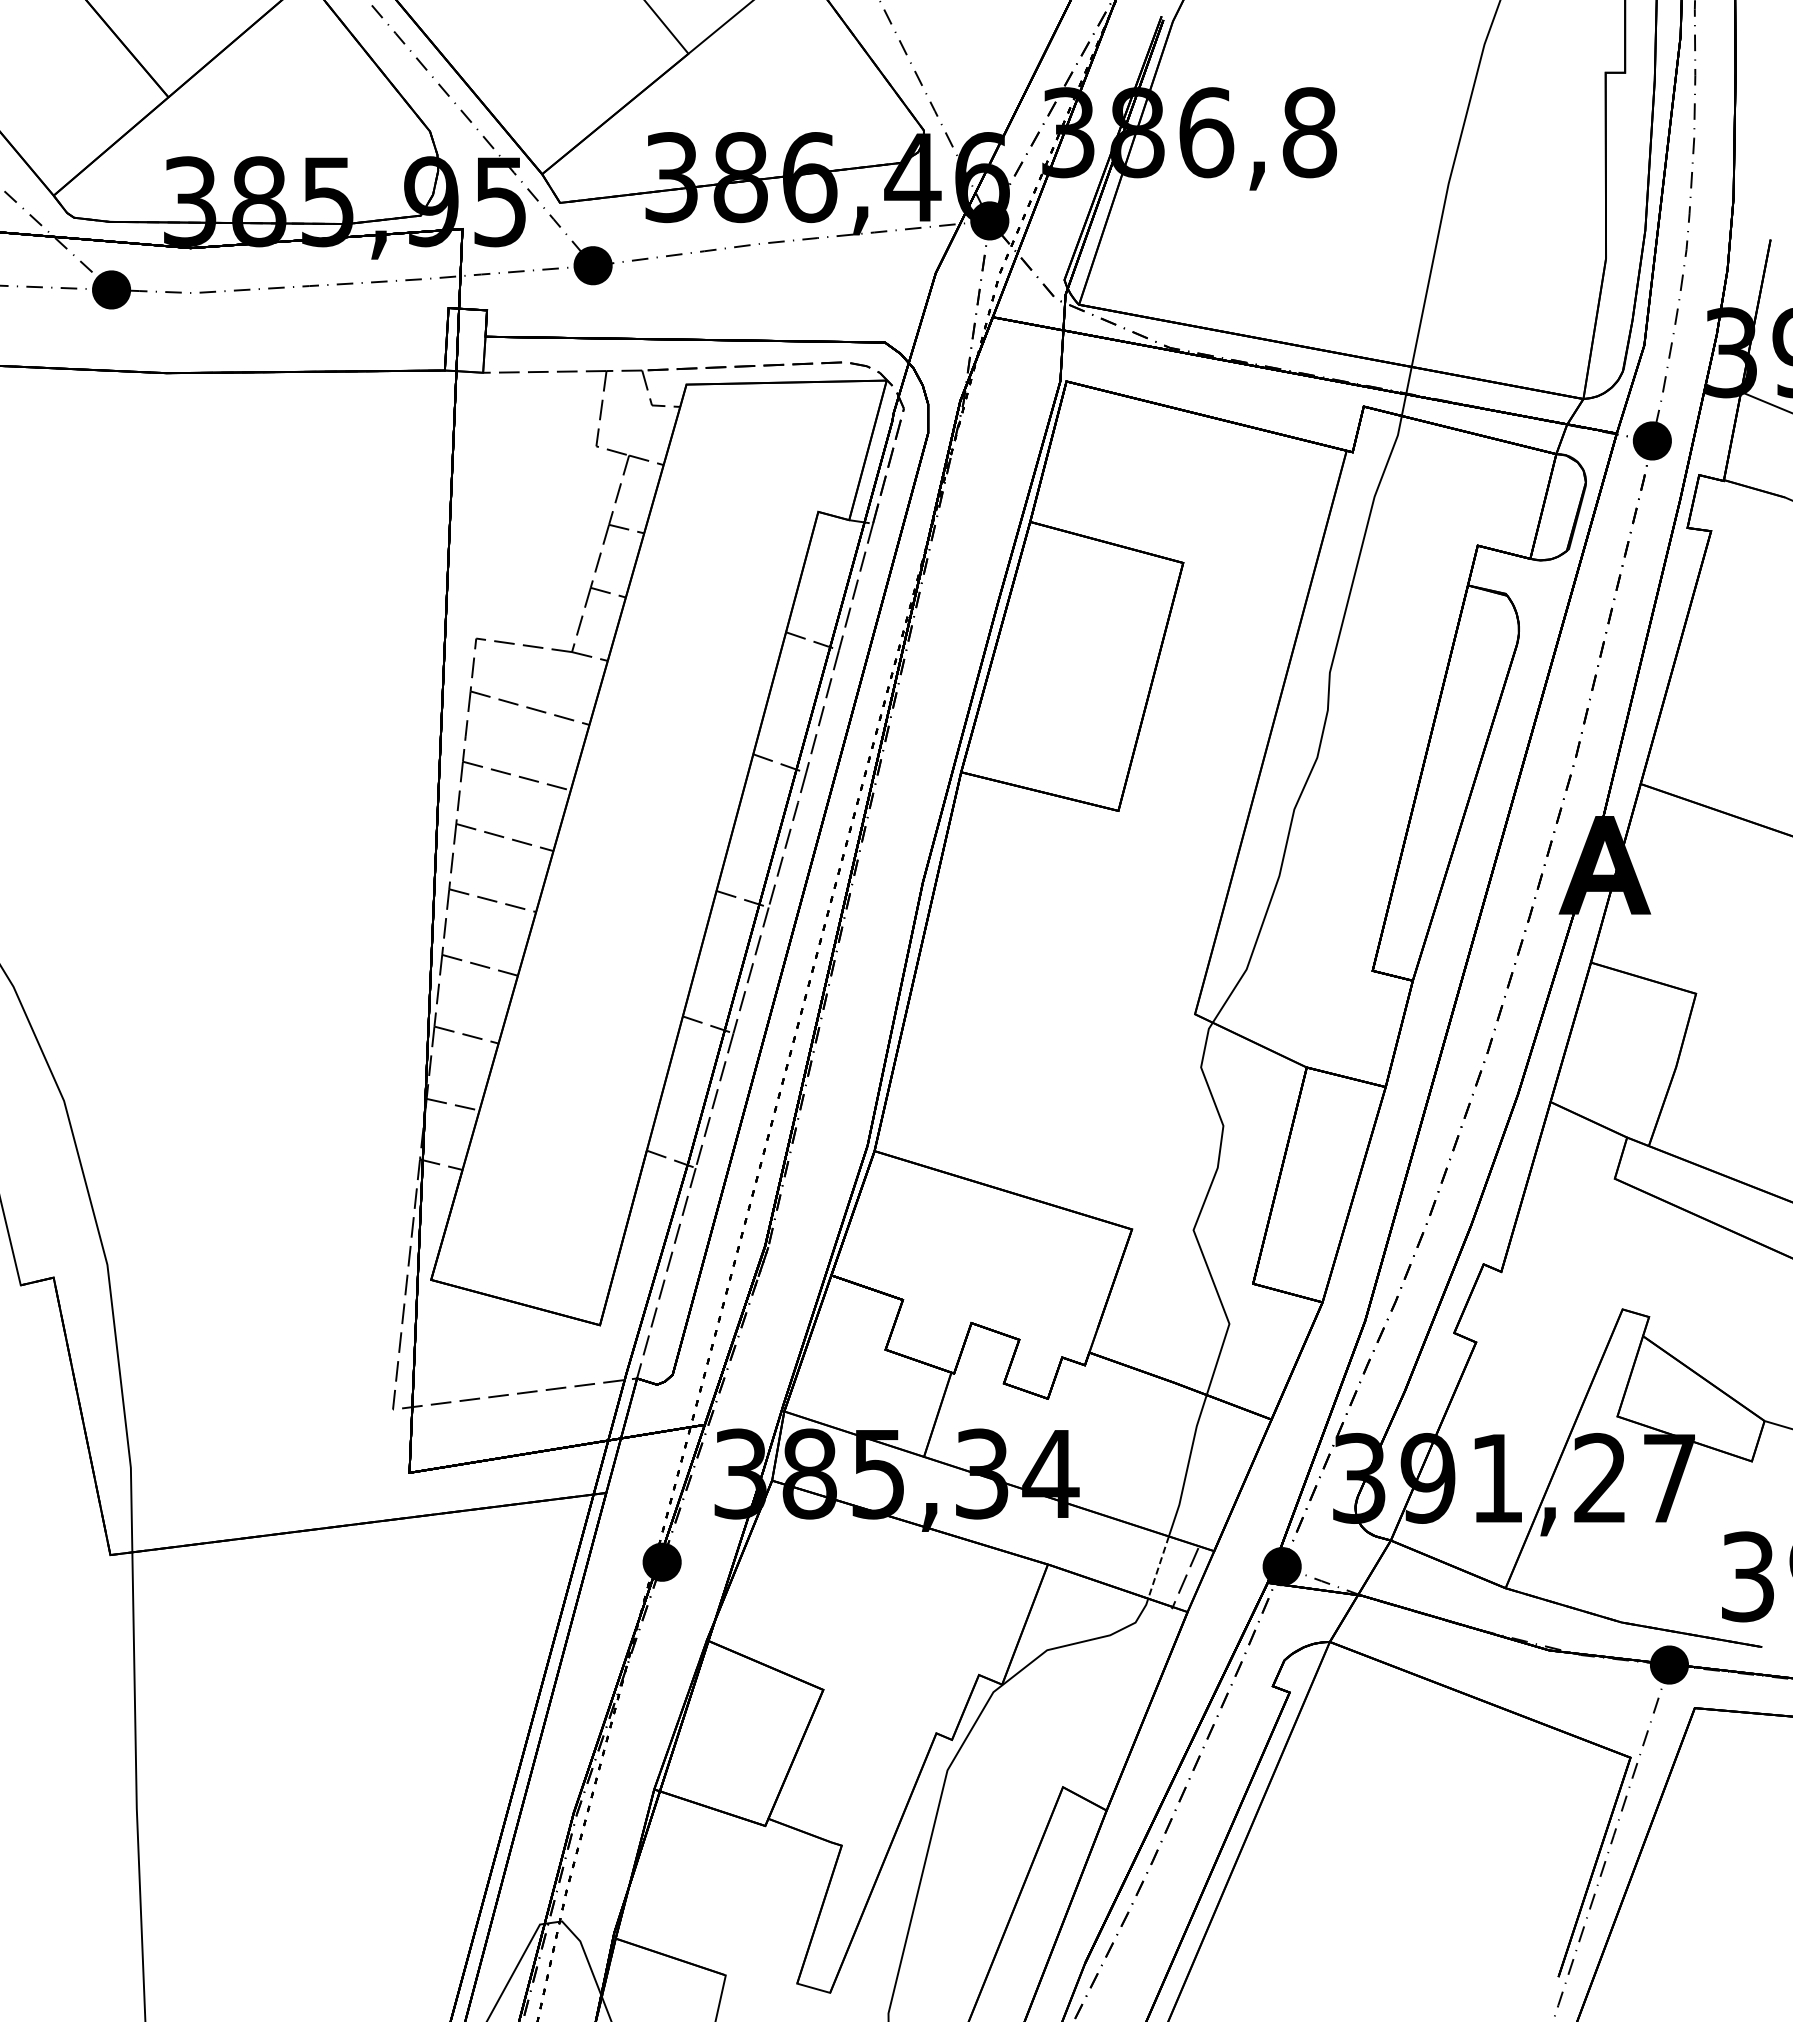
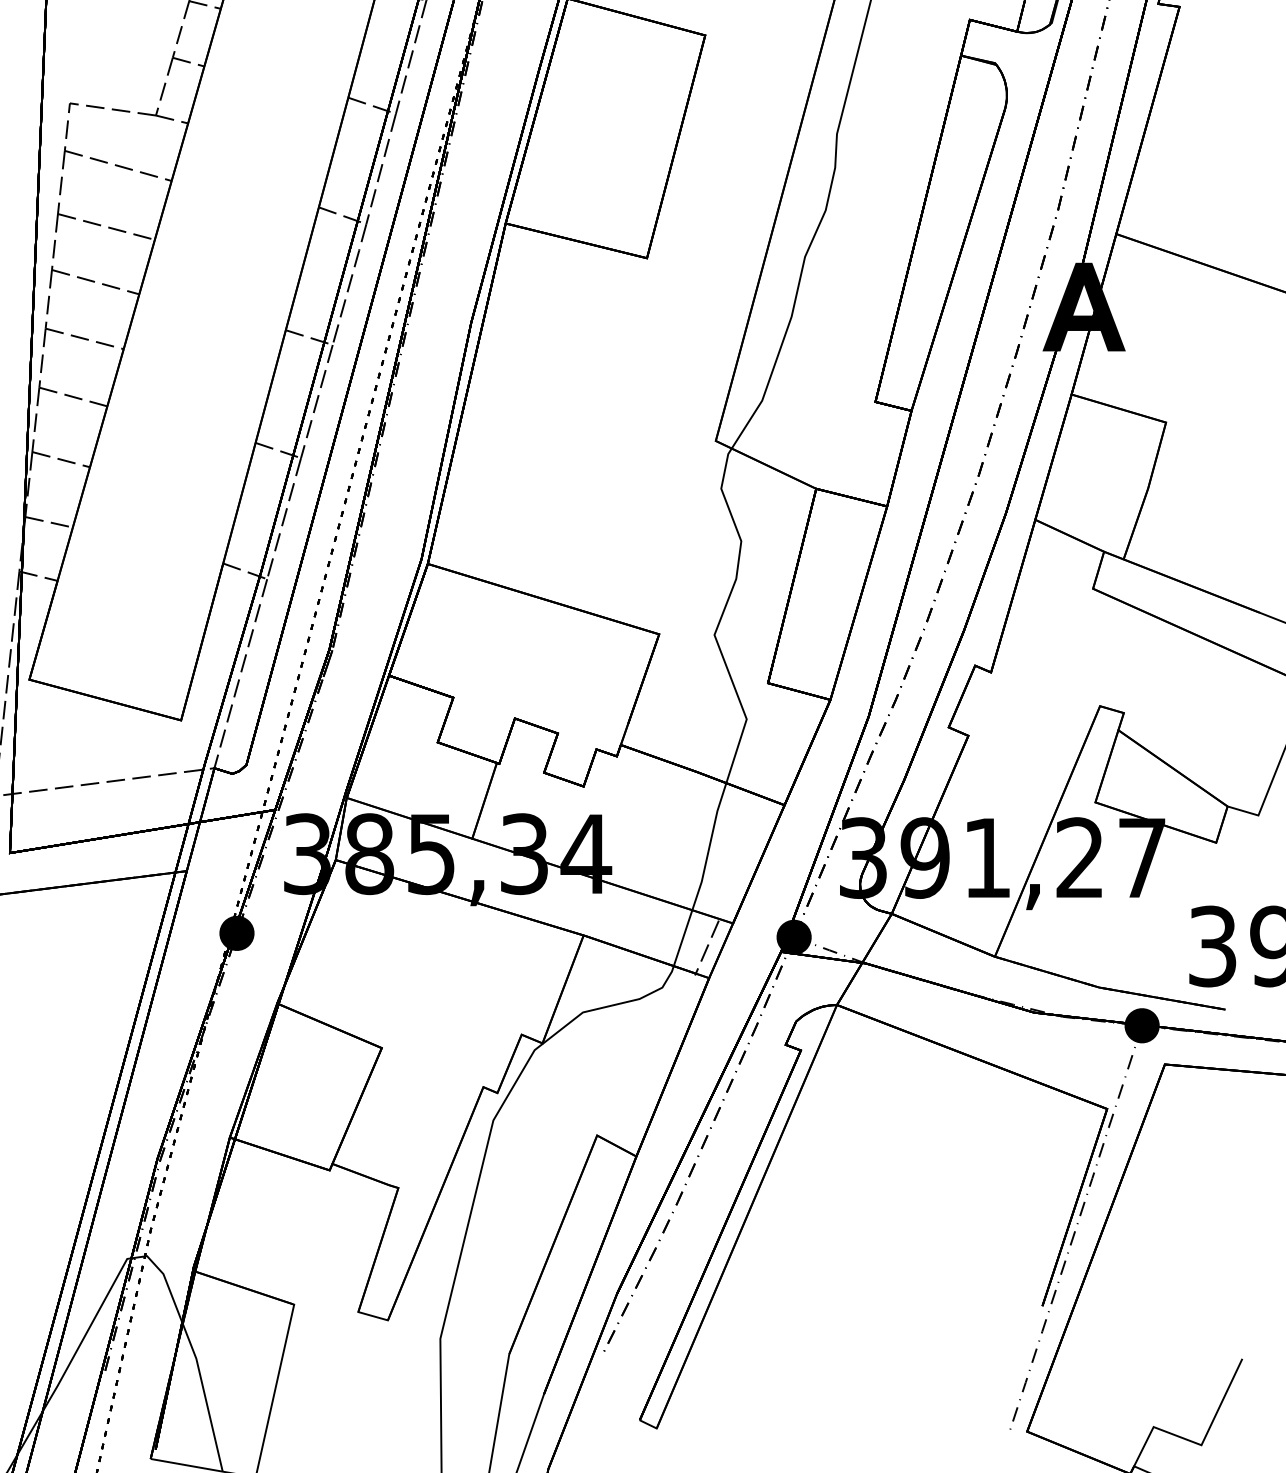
line: (1158, 1567) -> (682, 938), dashed -> solid

